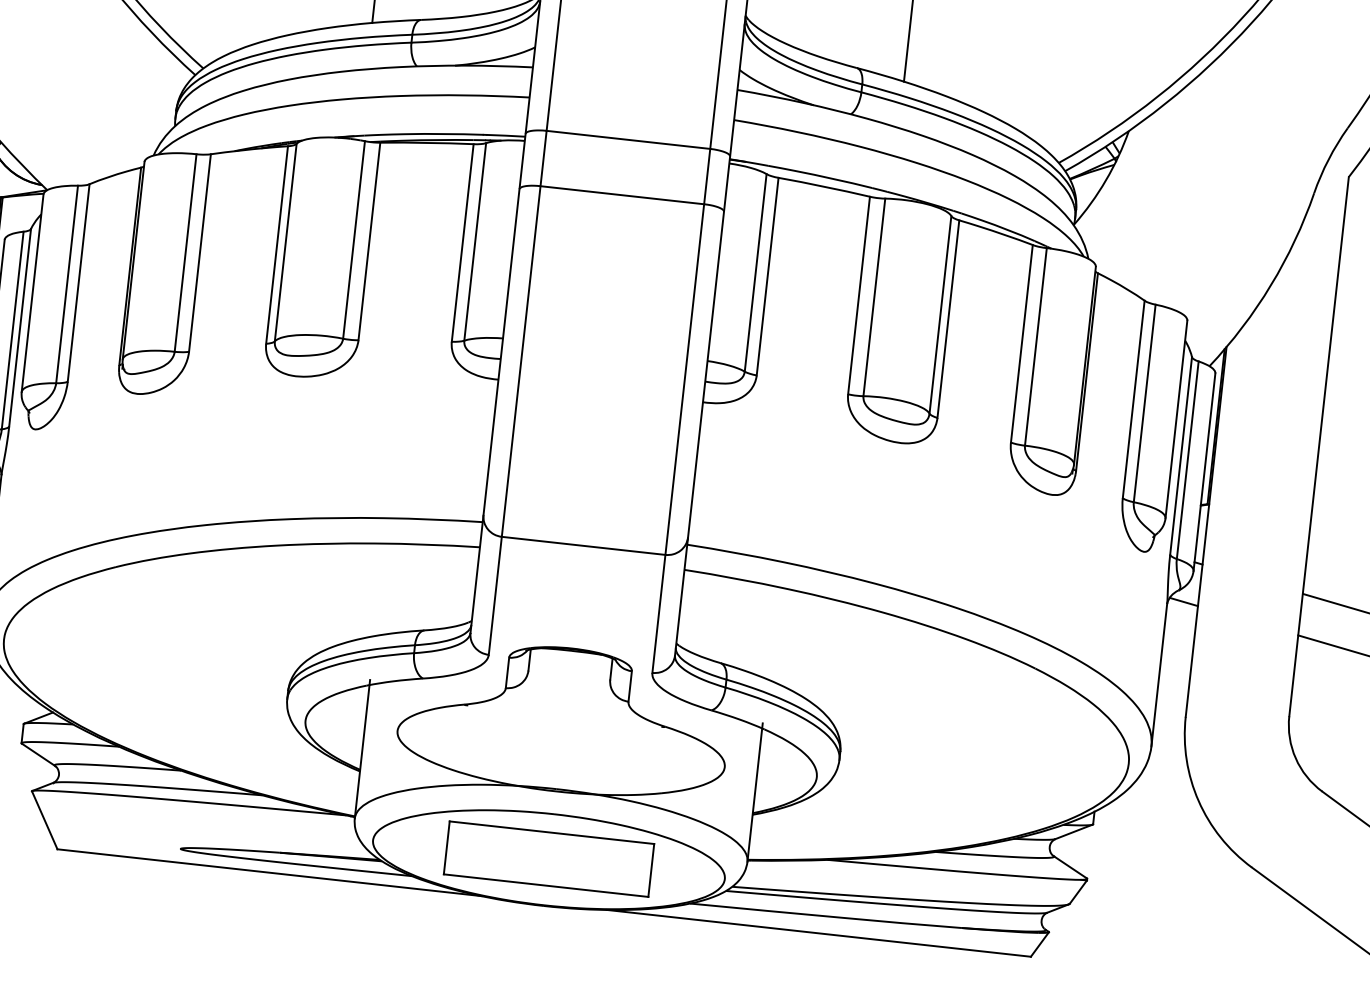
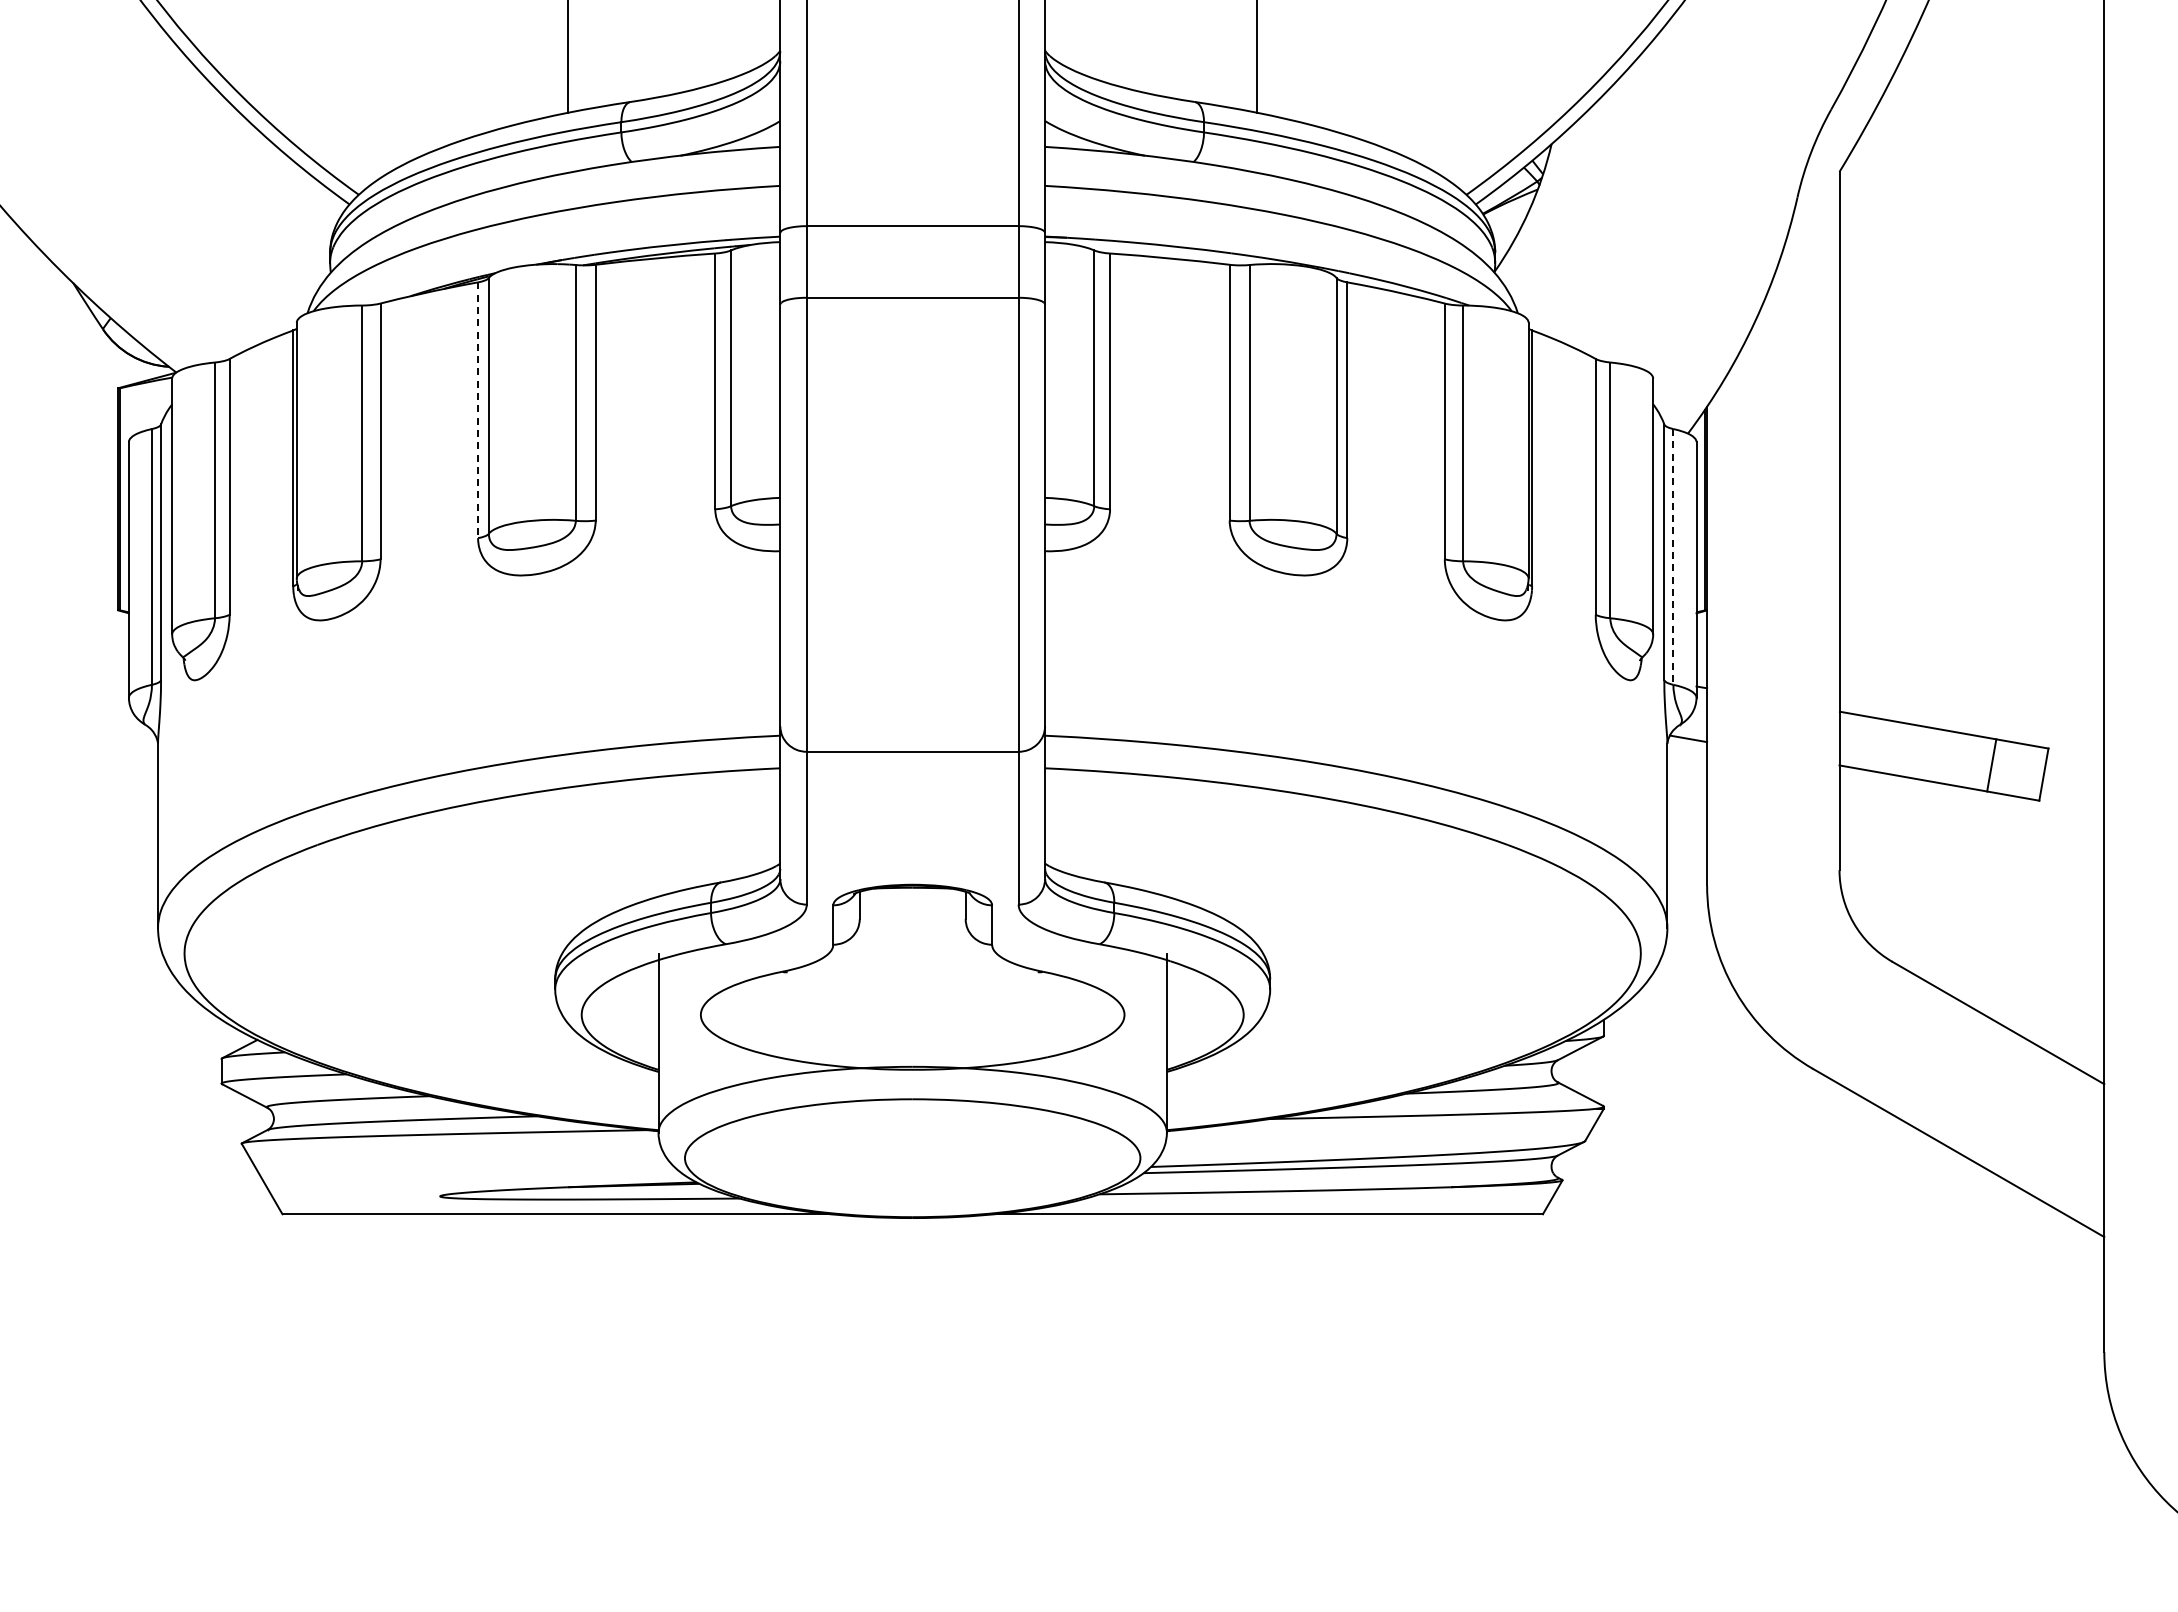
line: (277, 245) -> (478, 410), solid -> dashed
line: (1187, 459) -> (1673, 556), solid -> dashed
part: (548, 859) -> (912, 1157), removed

